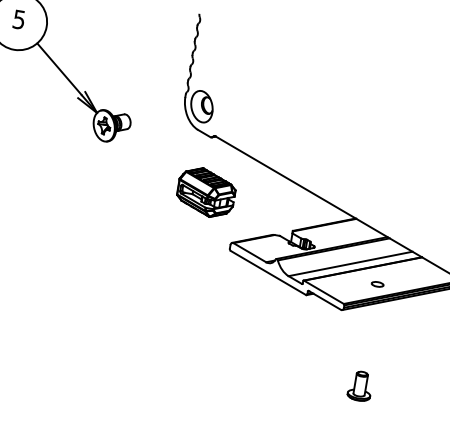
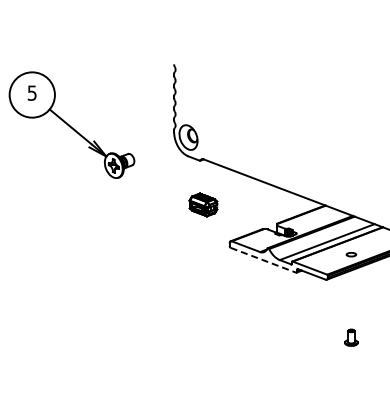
part: (206, 192) -> (203, 204), size x0.6
line: (268, 273) -> (263, 260), solid -> dashed
part: (360, 386) -> (351, 337), size x0.7

